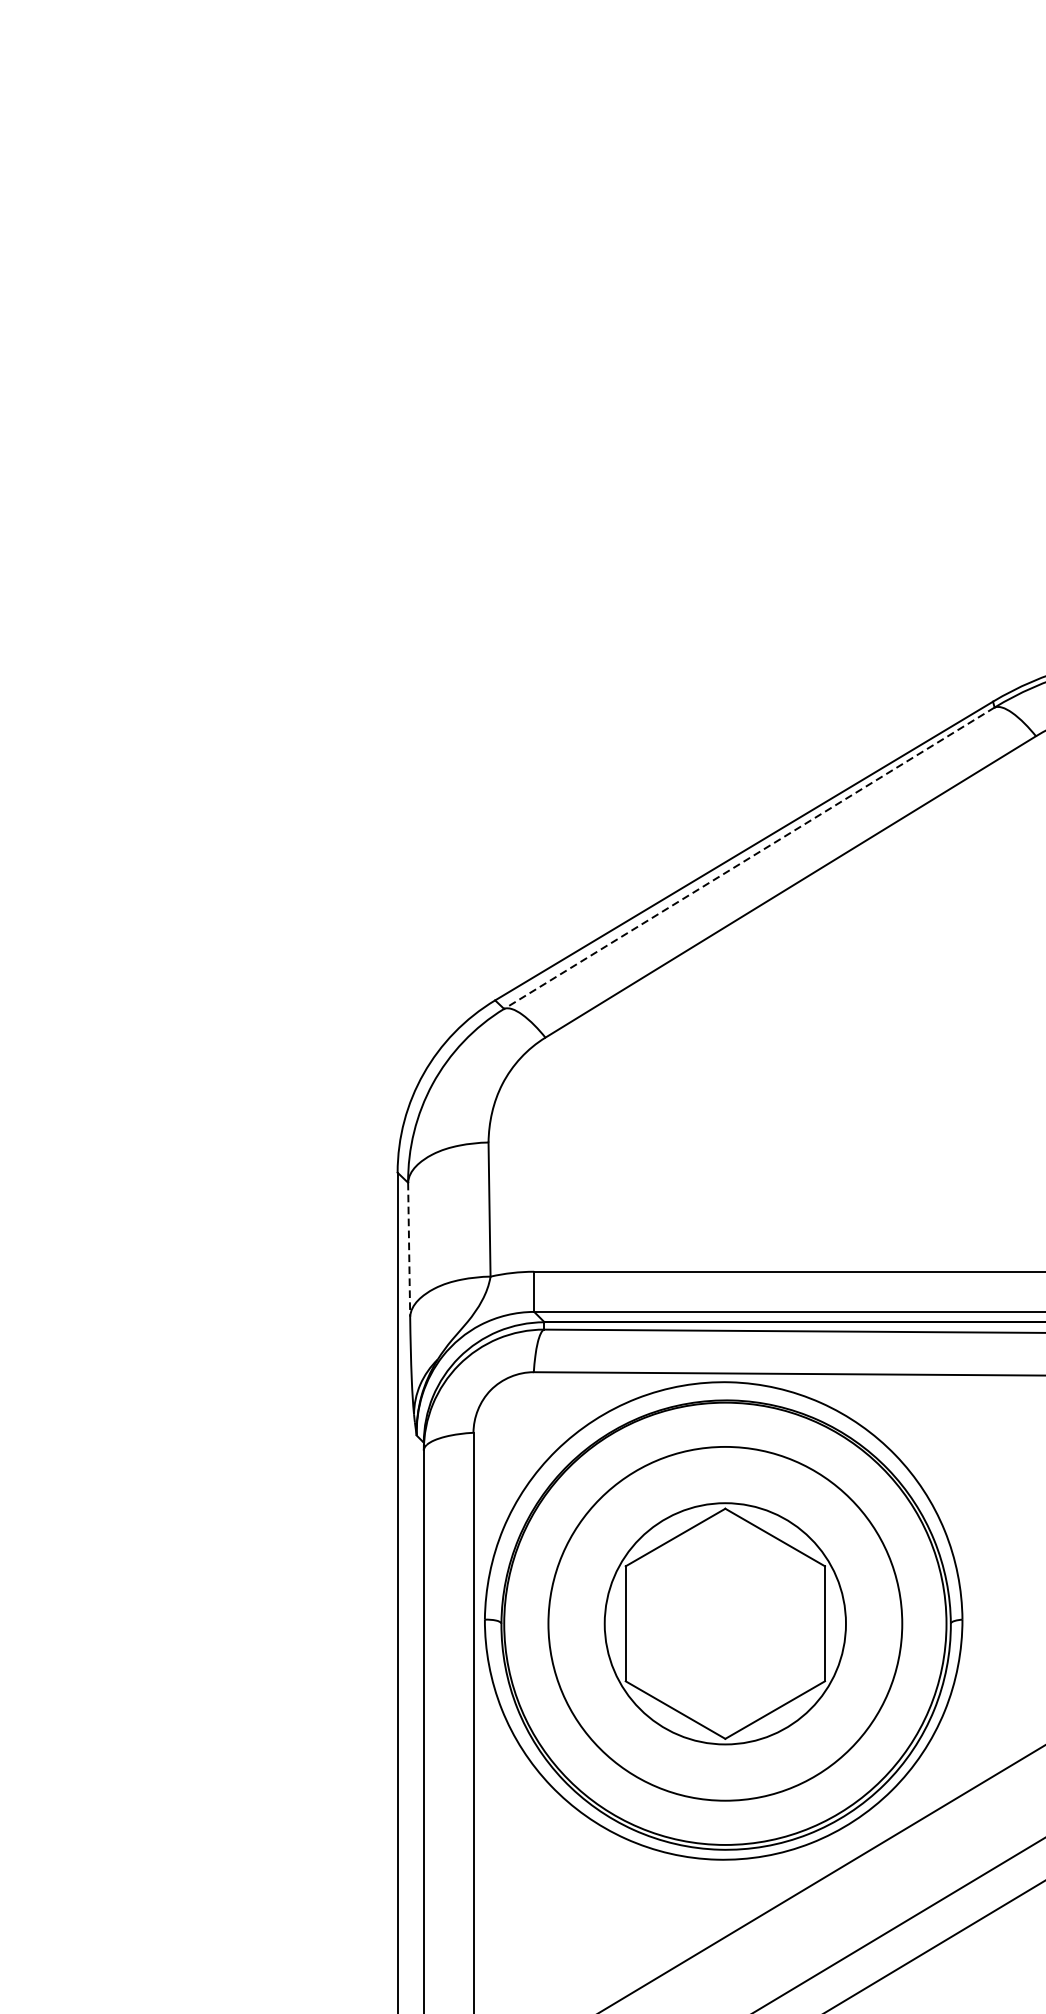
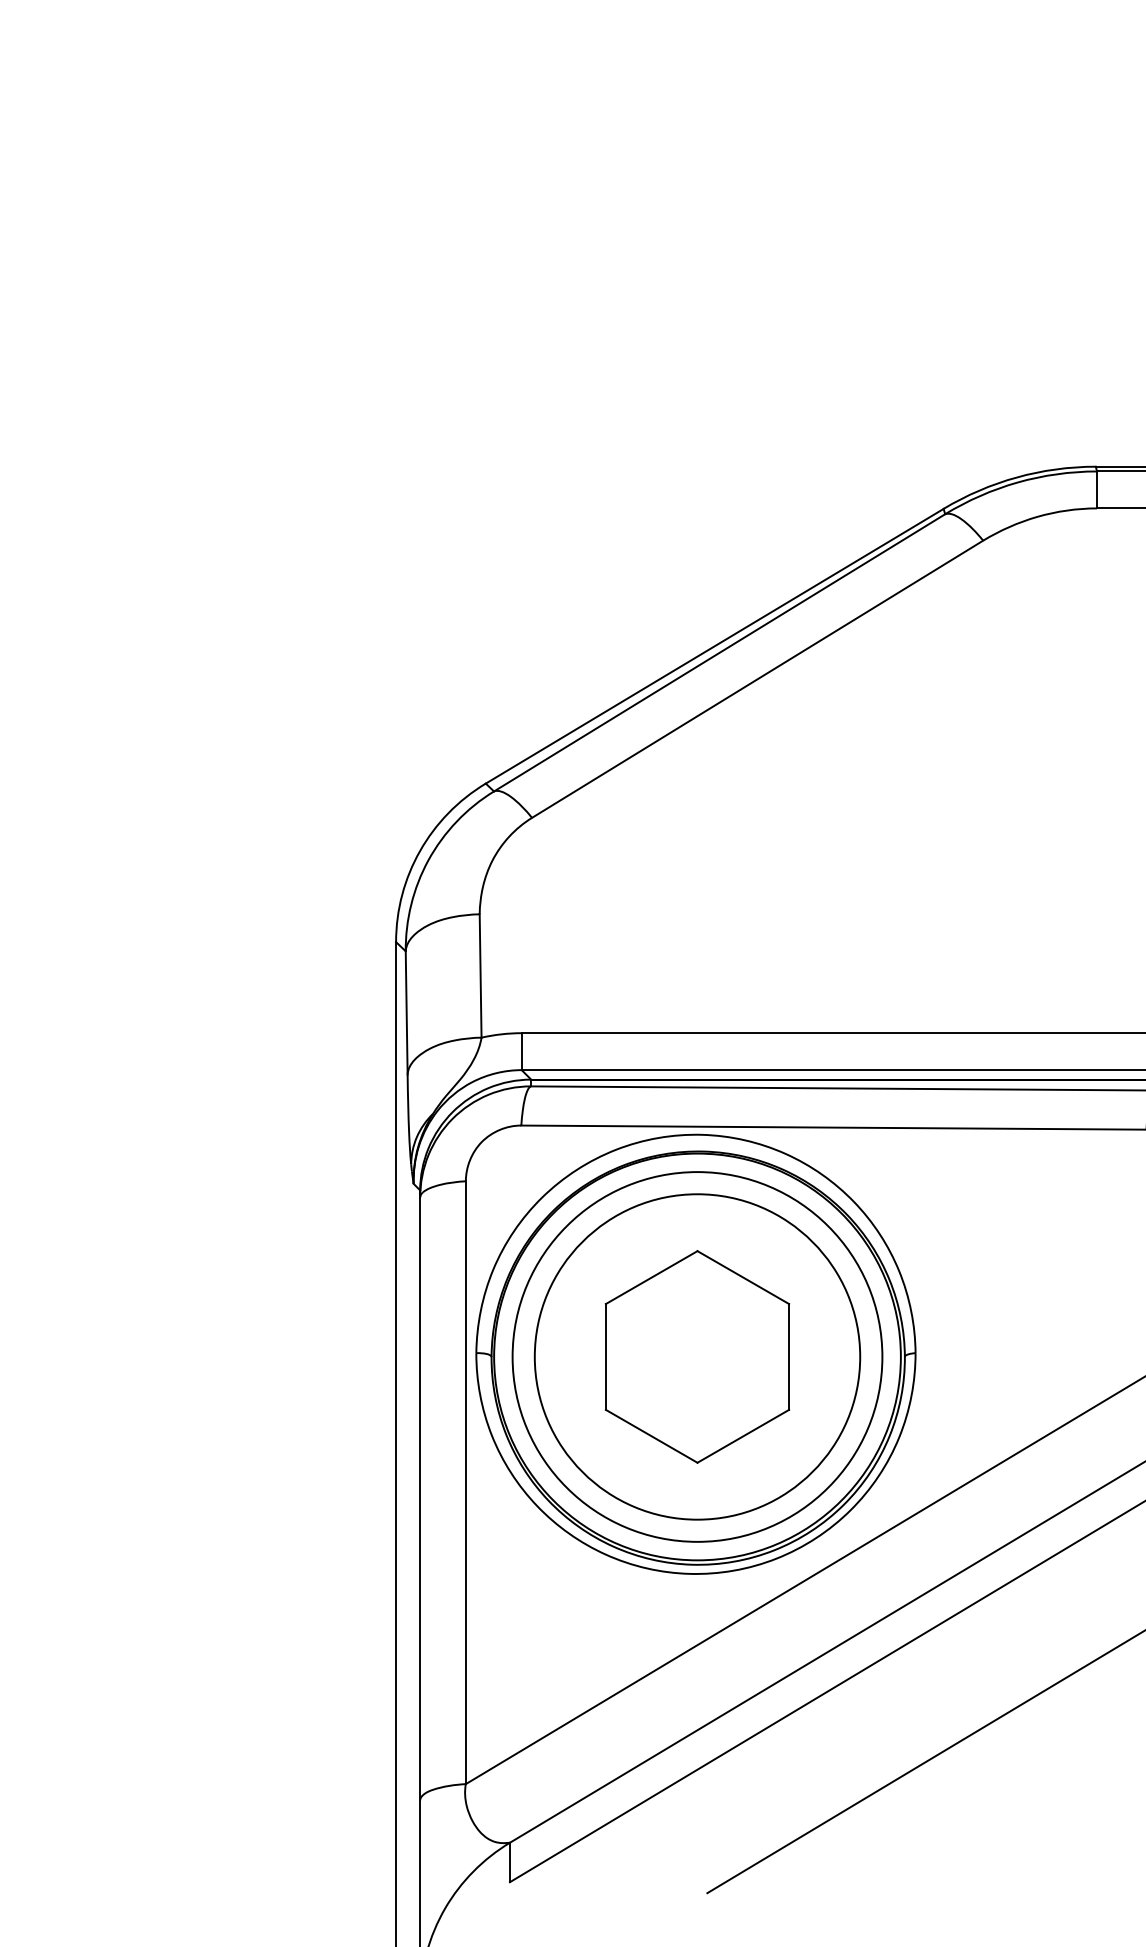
line: (749, 857) -> (719, 652), dashed -> solid
line: (408, 1249) -> (406, 1012), dashed -> solid
circle: (725, 1623) -> (697, 1356), size x1.67

